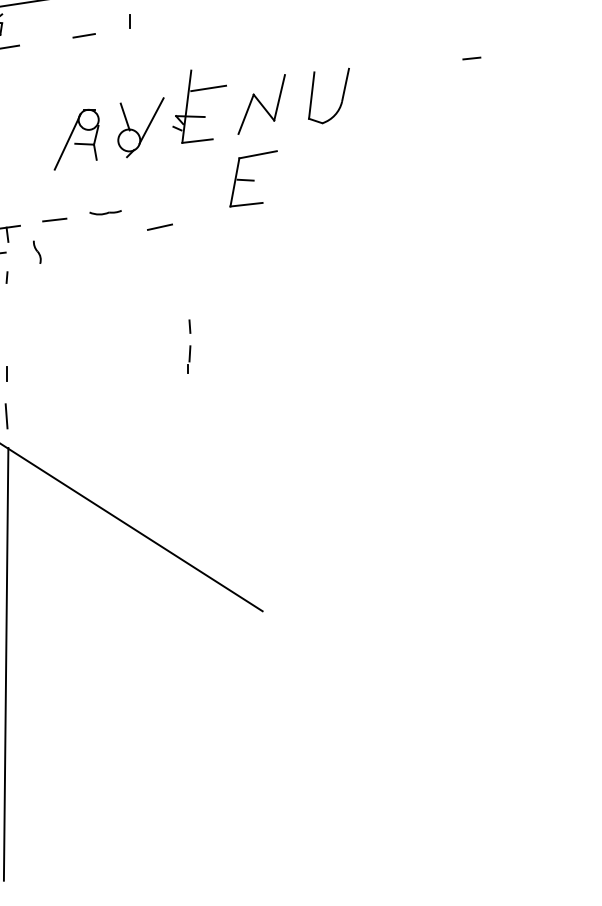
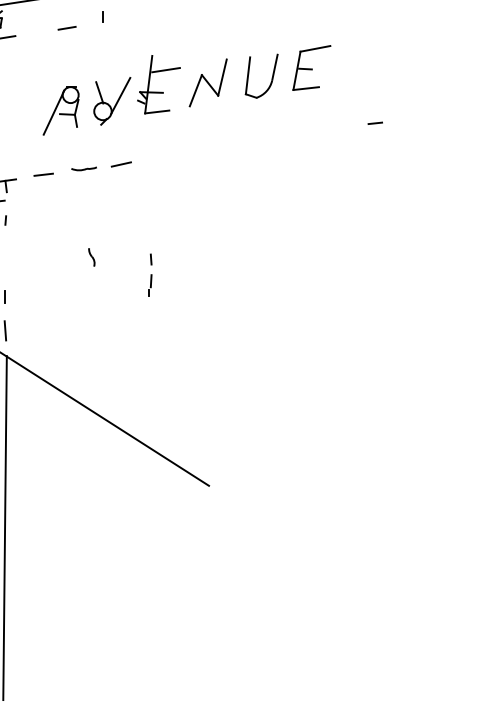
line: (470, 57) -> (374, 122), moved
part: (253, 178) -> (311, 67), moved
line: (158, 227) -> (120, 164), moved
part: (36, 252) -> (91, 257), moved

